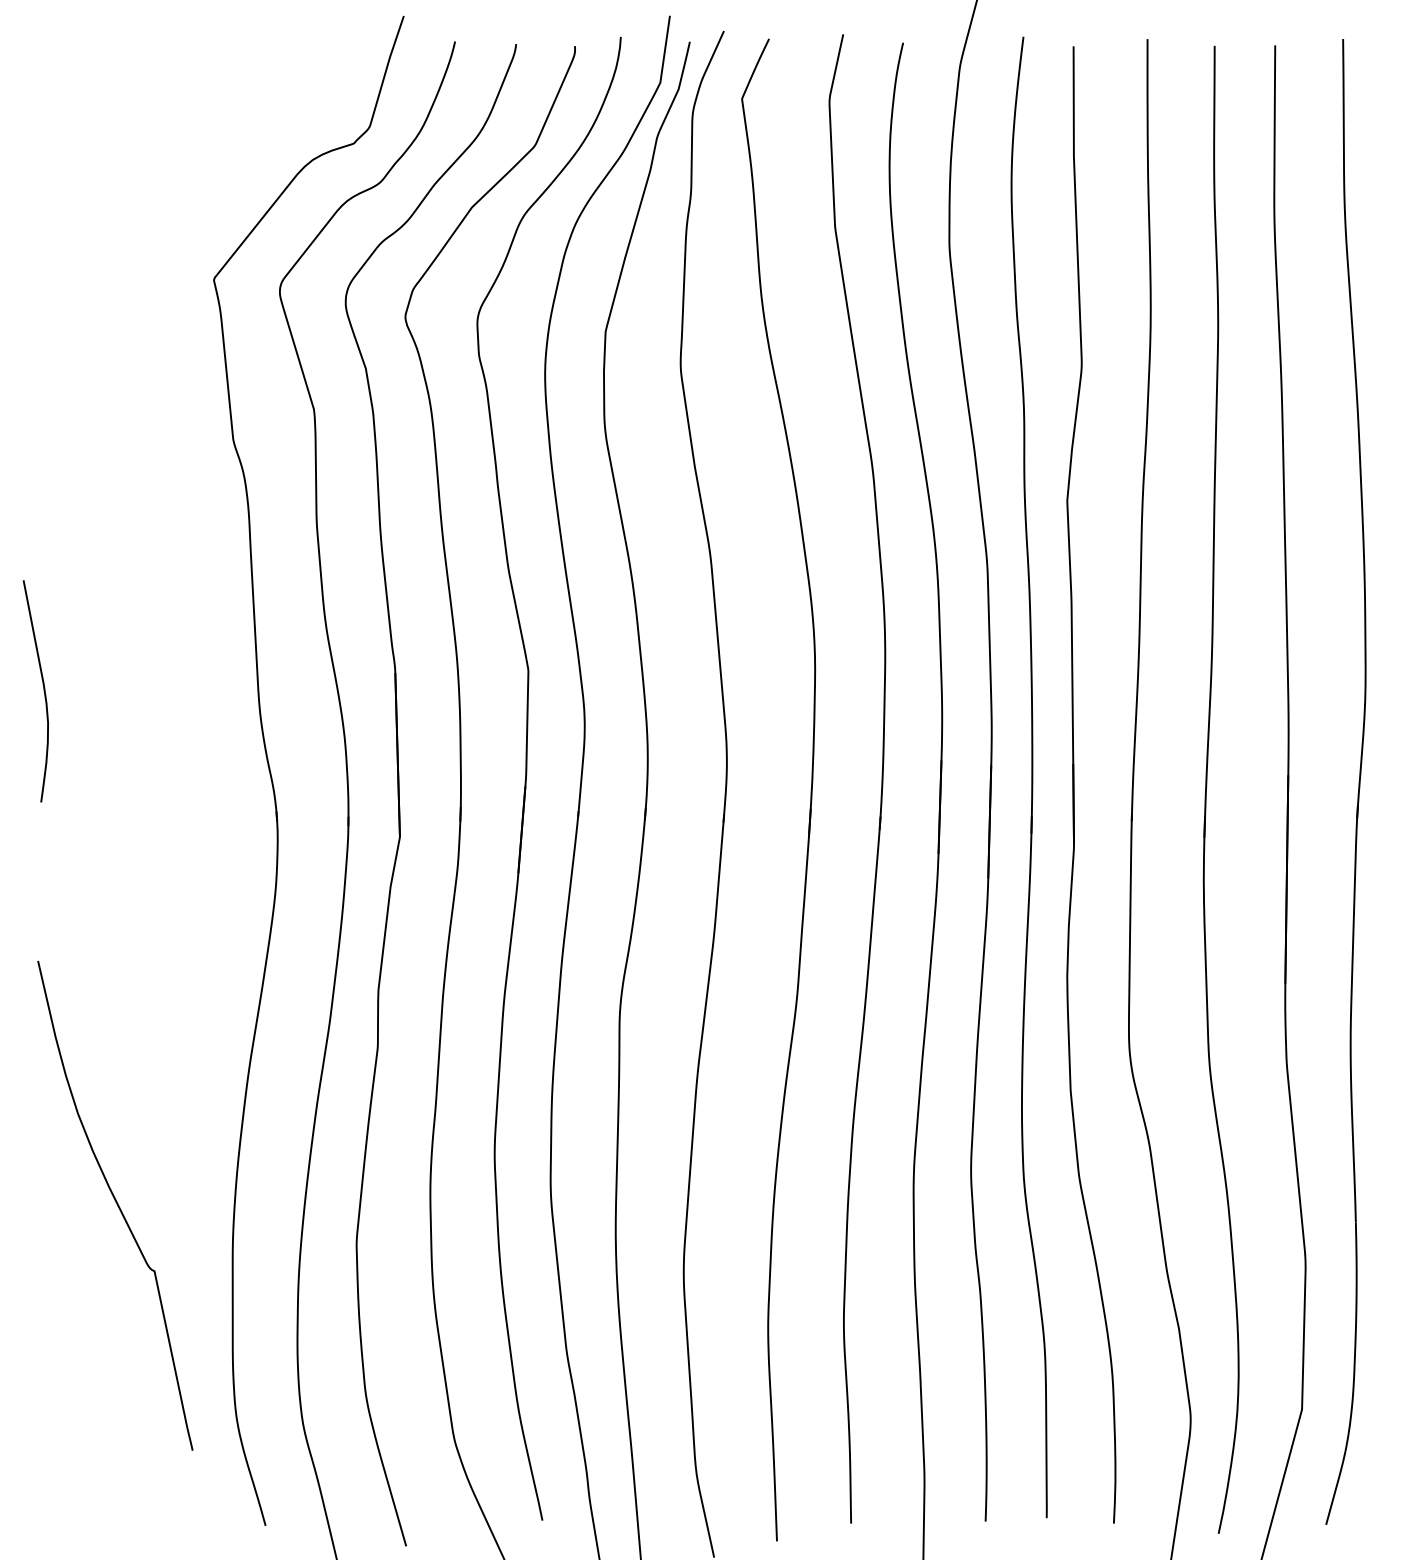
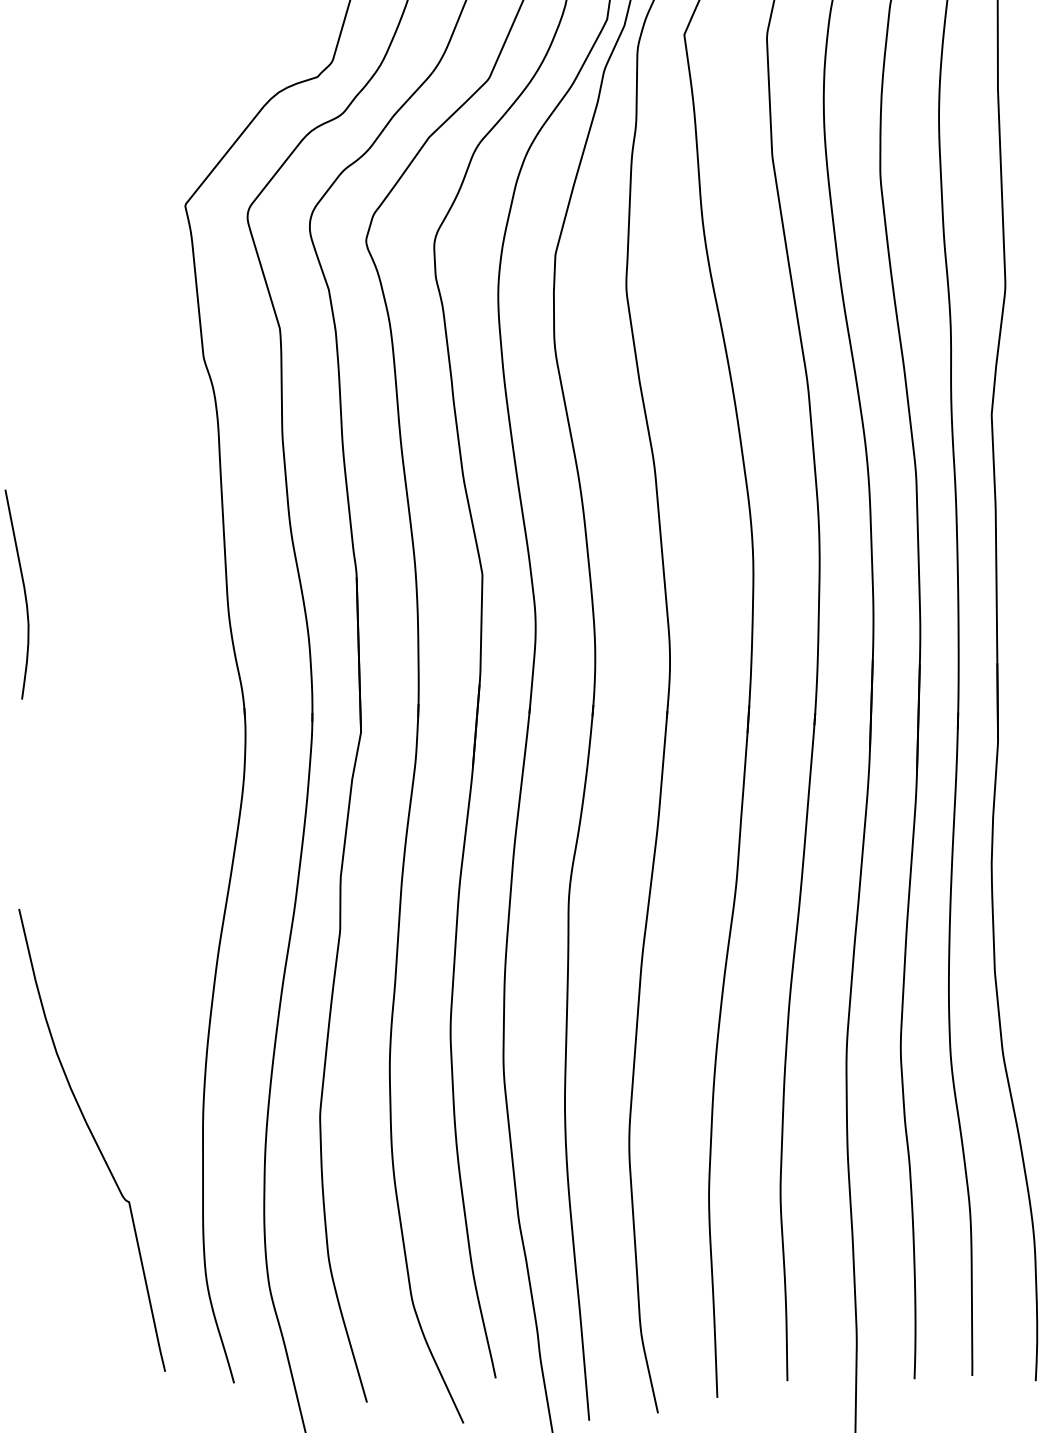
curve: (116, 1204) -> (93, 1139), moved

